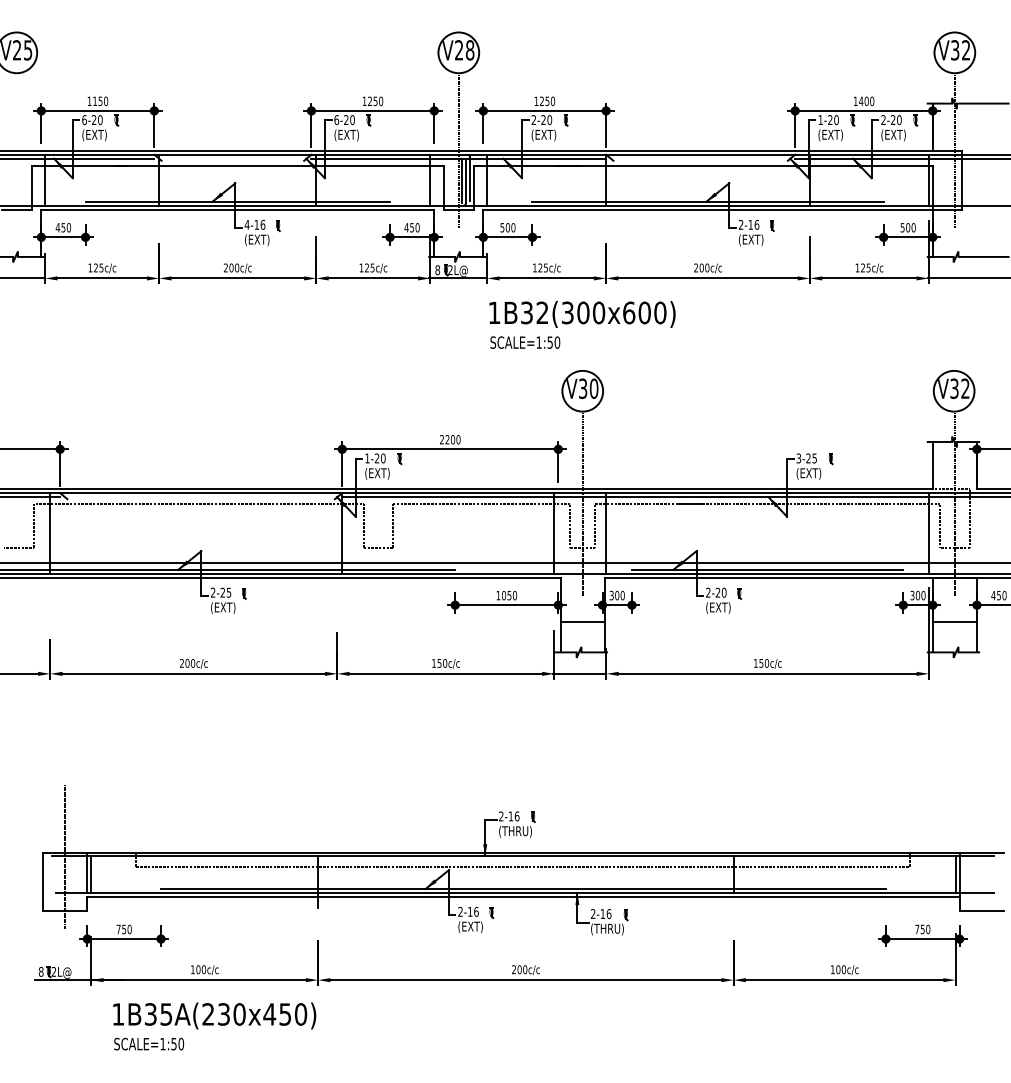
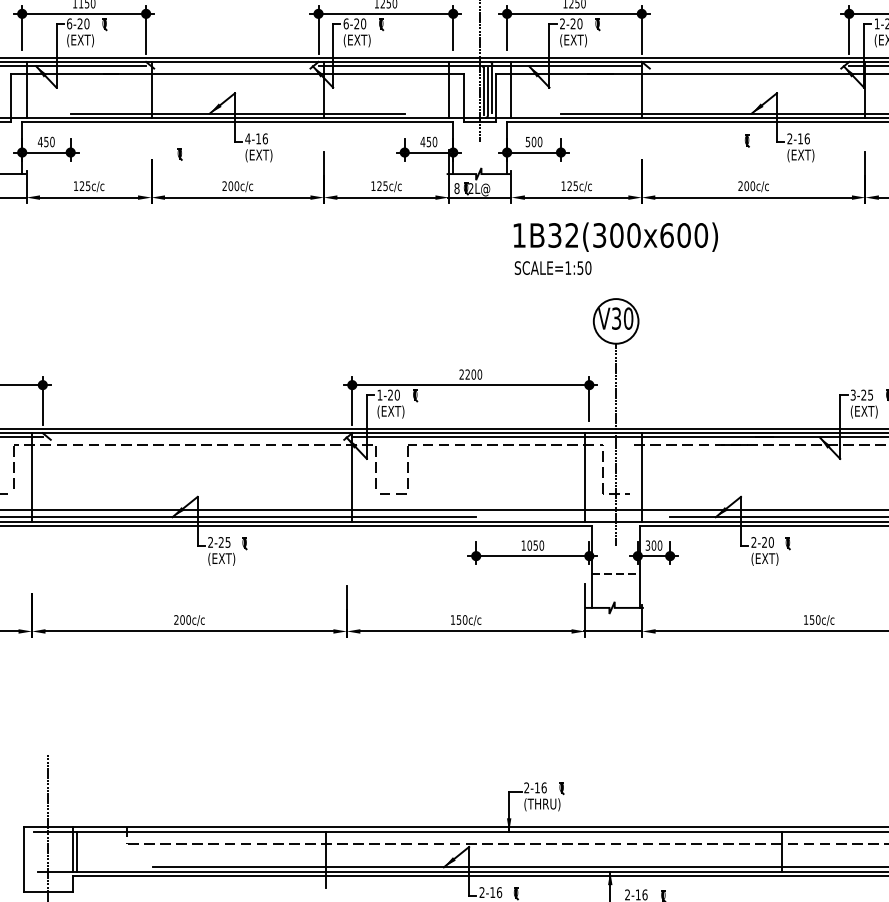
part: (278, 226) -> (180, 154), moved
part: (772, 226) -> (747, 141), moved
line: (595, 525) -> (630, 468), removed
line: (583, 621) -> (616, 574), solid -> dashed

